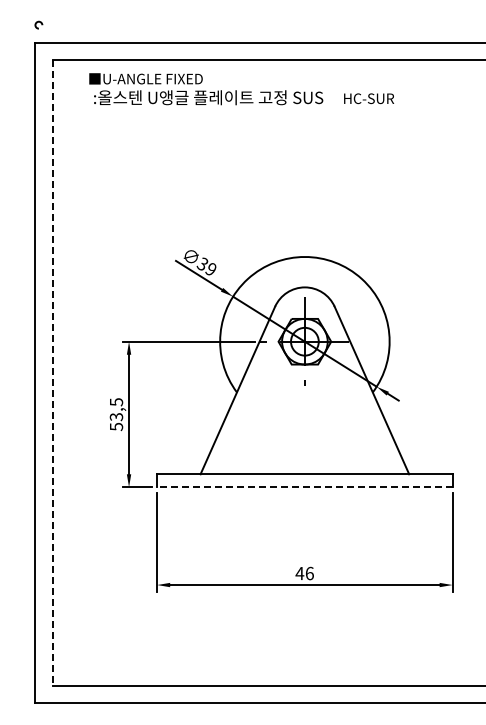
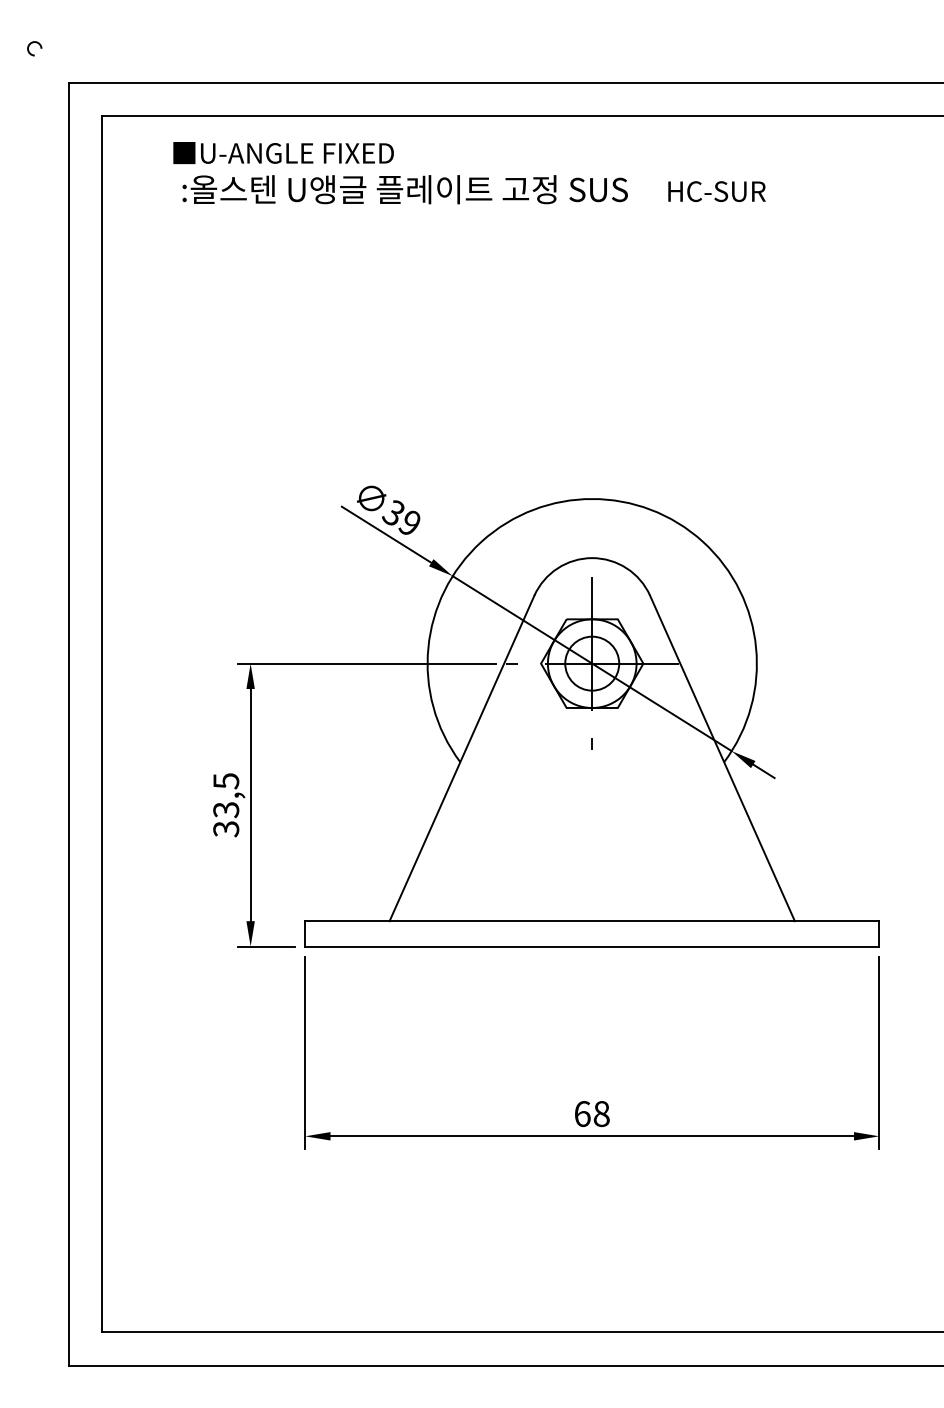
arc: (37, 23) -> (32, 45), moved
line: (52, 372) -> (101, 723), dashed -> solid
text: (115, 426) -> (224, 828), 53,5 -> 33,5
line: (304, 487) -> (591, 946), dashed -> solid
text: (304, 573) -> (591, 1113), 46 -> 68

